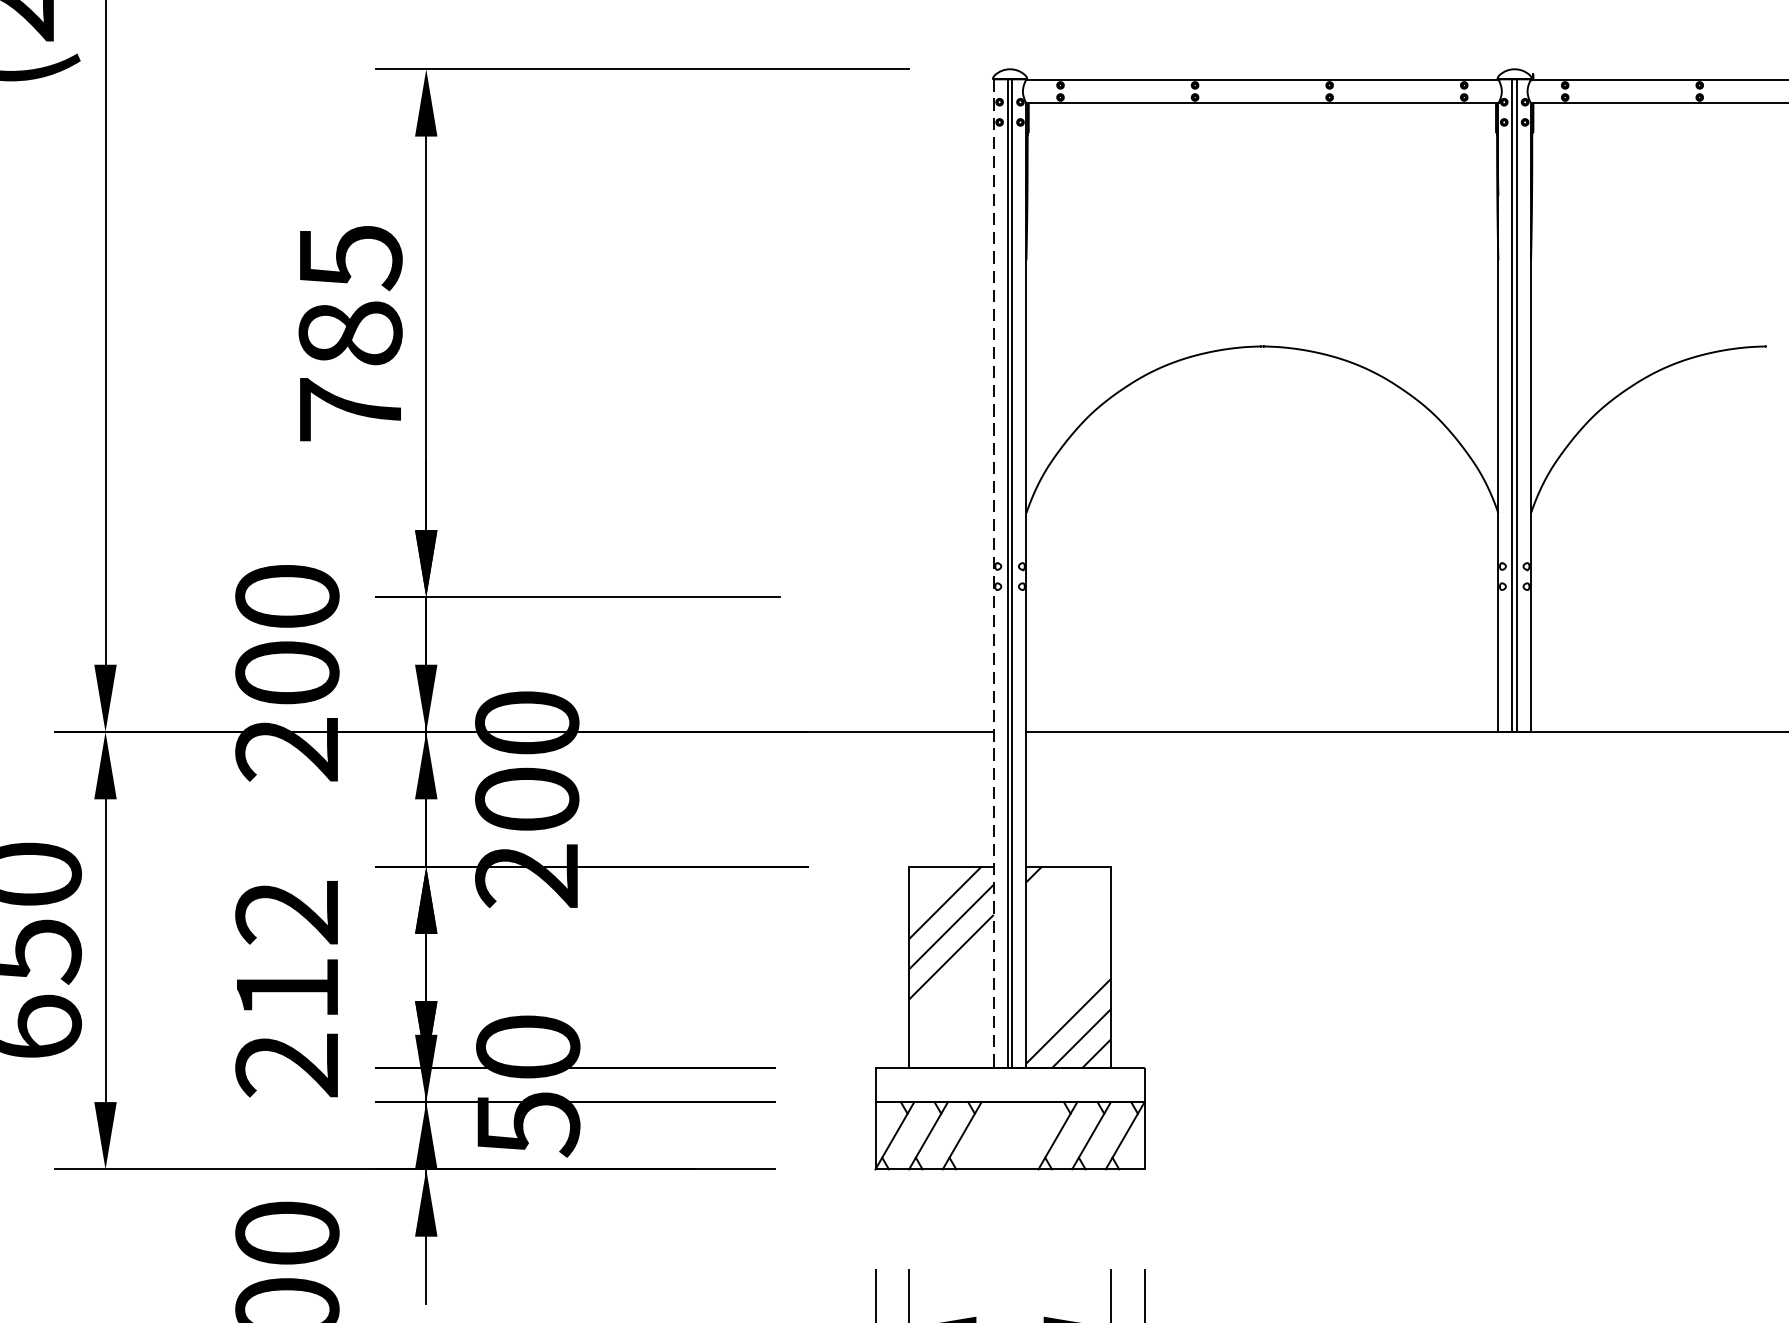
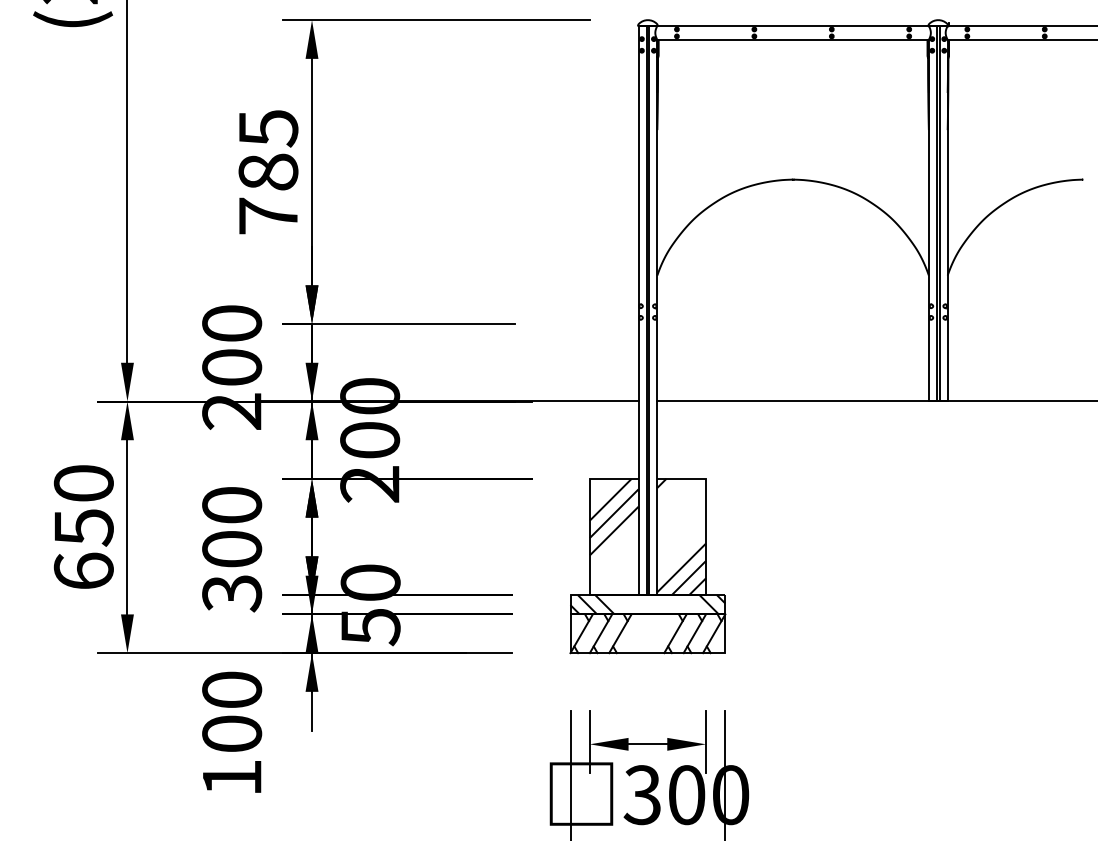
line: (993, 573) -> (638, 310), dashed -> solid
text: (288, 989) -> (232, 549), 212 -> 300
hatch: (1009, 1084) -> (647, 604), added

